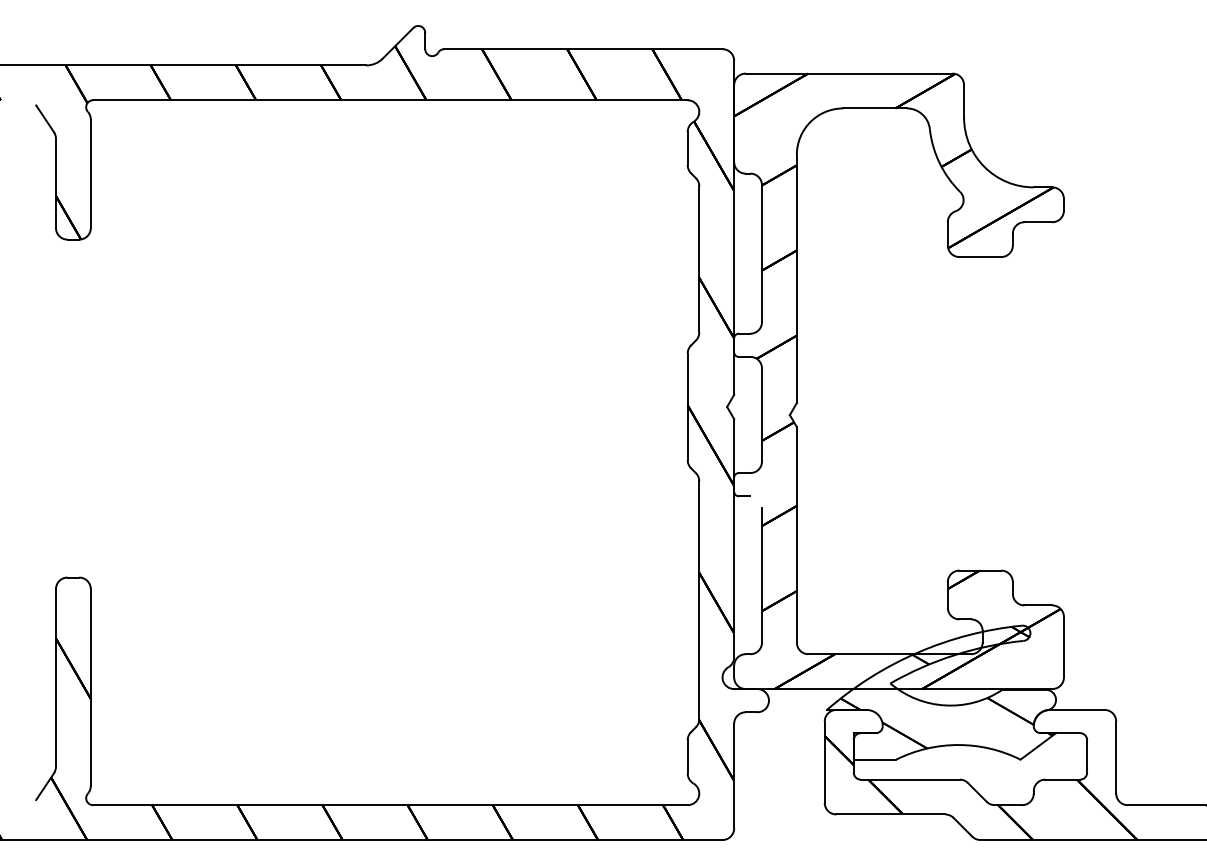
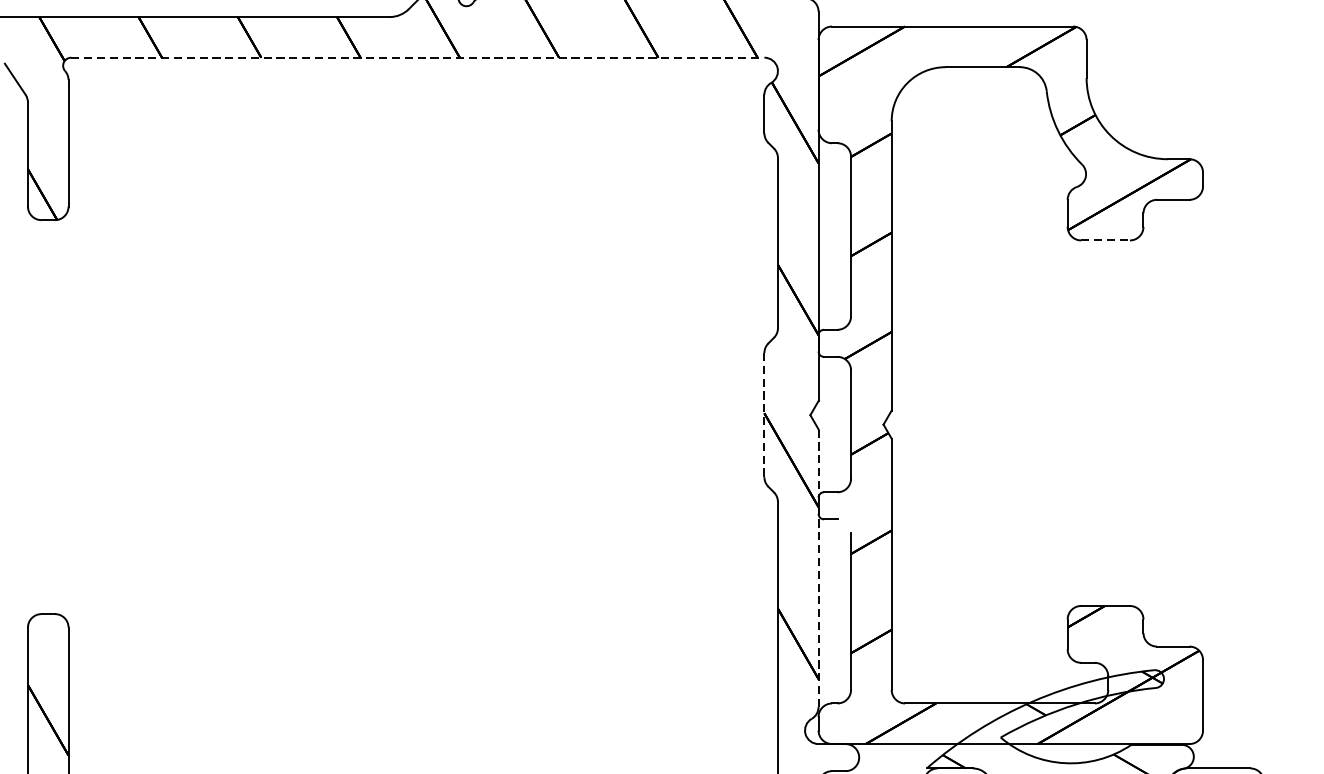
line: (390, 100) -> (417, 57), solid -> dashed
line: (980, 257) -> (1105, 240), solid -> dashed
line: (687, 407) -> (764, 415), solid -> dashed
line: (734, 537) -> (818, 567), solid -> dashed

